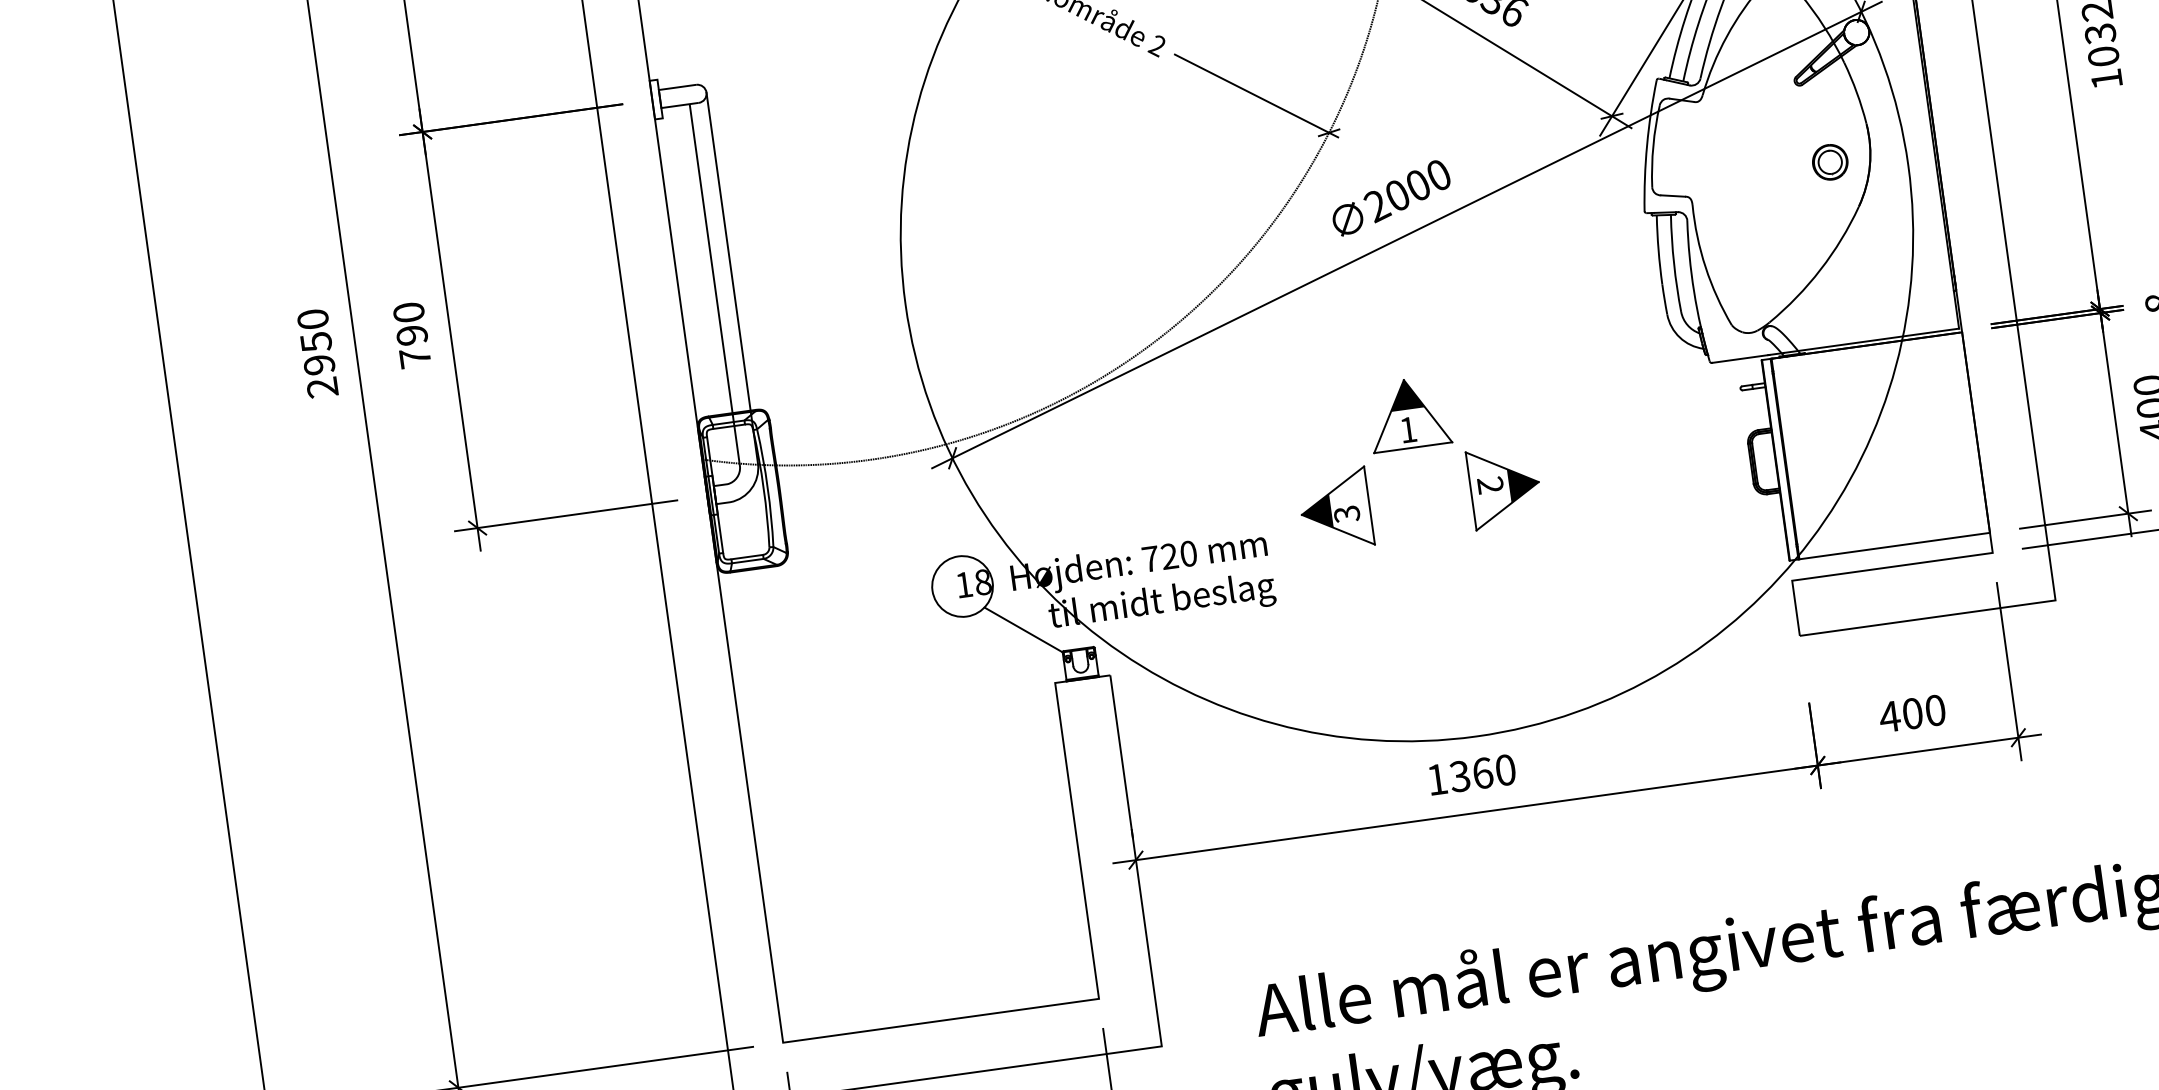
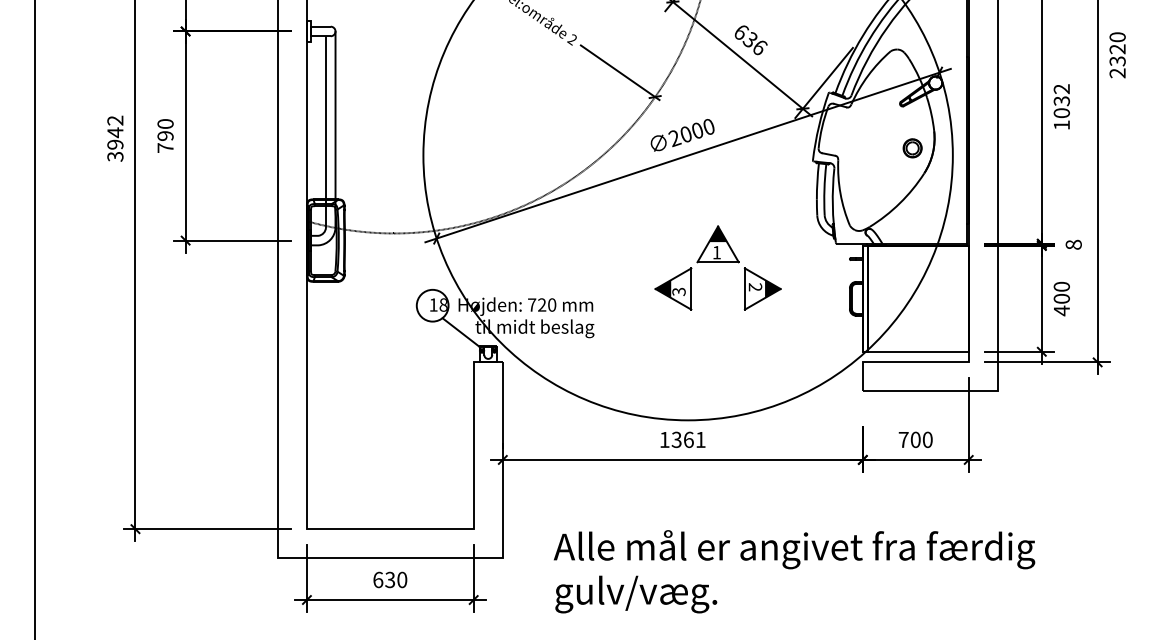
text: (317, 353) -> (115, 138), 2950 -> 3942
part: (1413, 457) -> (717, 267), moved
text: (1889, 716) -> (903, 439), 400 -> 700
text: (1504, 769) -> (700, 439), 1360 -> 1361

